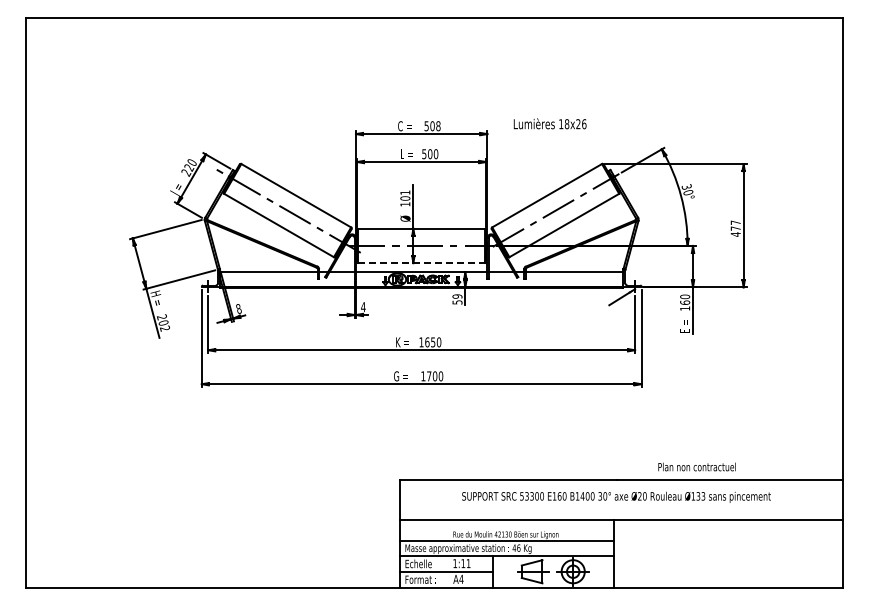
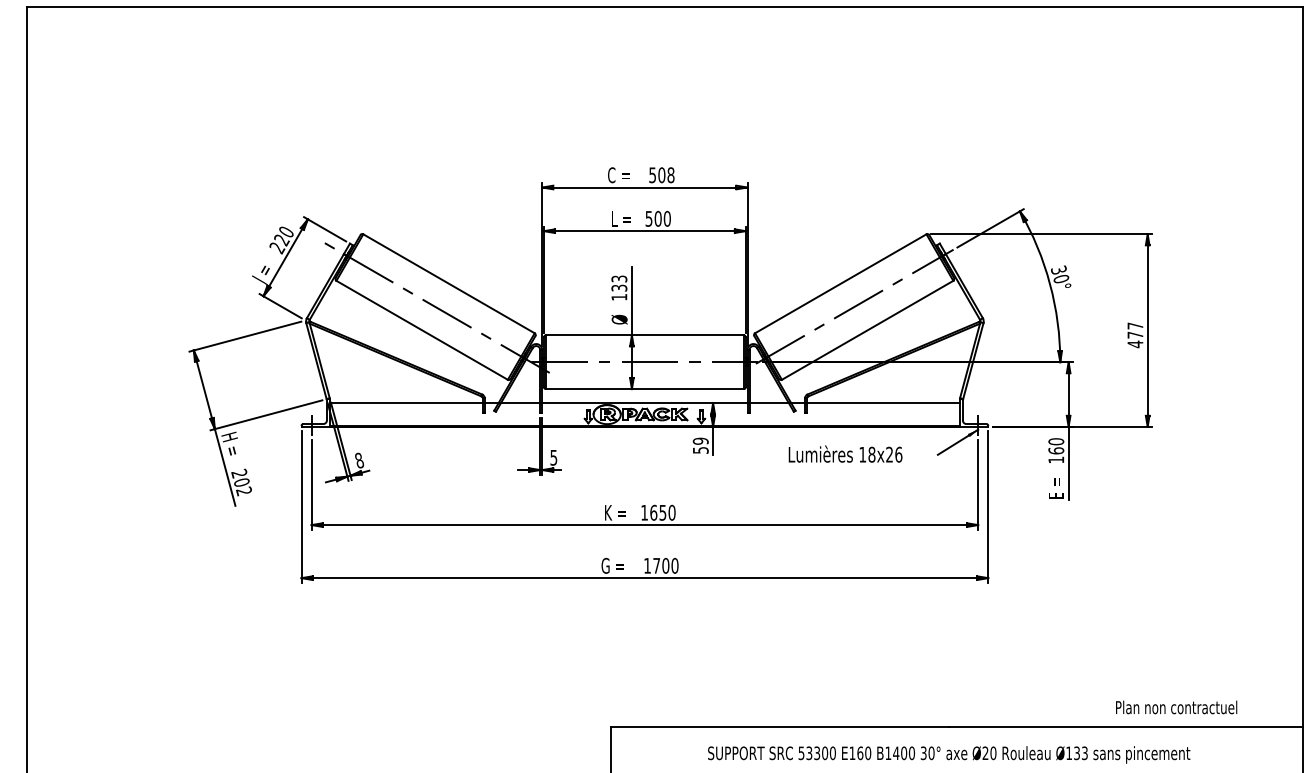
text: (549, 123) -> (844, 453), moved
text: (405, 195) -> (619, 283), 101 -> 133
line: (422, 263) -> (646, 389), dashed -> solid
text: (363, 307) -> (554, 458), 4 -> 5
text: (696, 466) -> (1175, 706), moved

